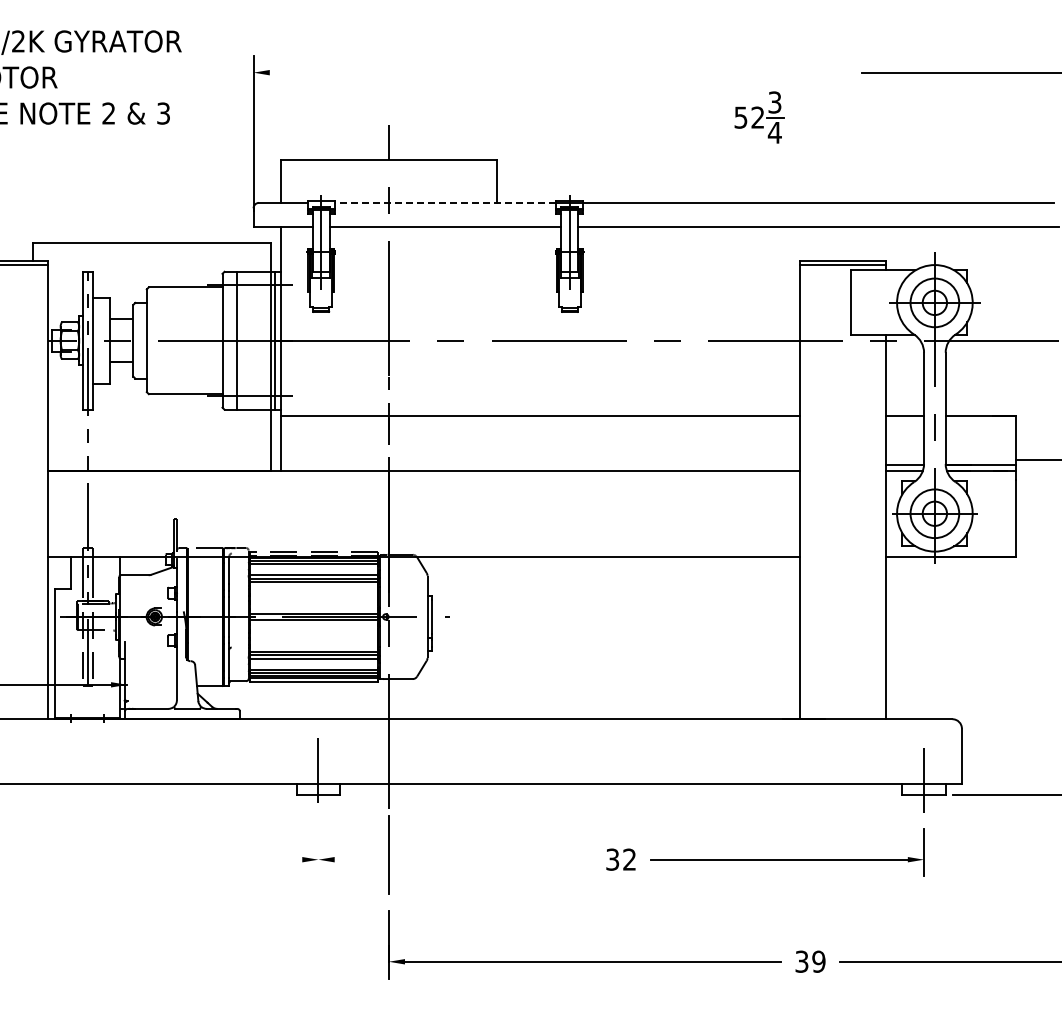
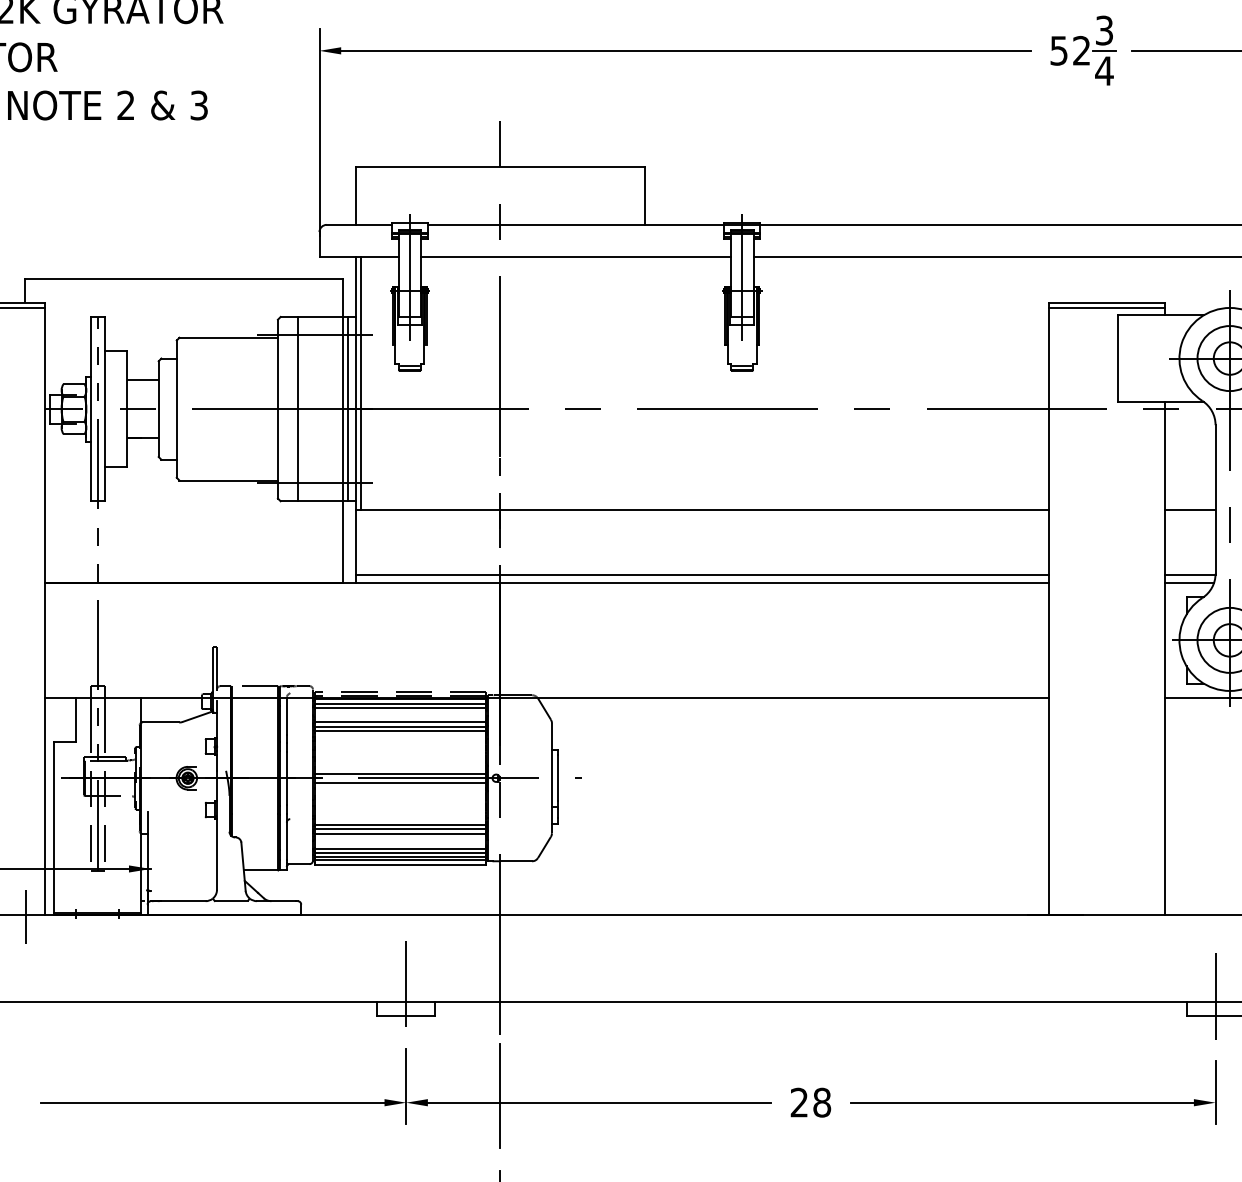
line: (527, 72) -> (685, 50), added
part: (759, 117) -> (1083, 50), moved
line: (445, 202) -> (575, 224), dashed -> solid
line: (284, 321) -> (360, 383), added
line: (539, 465) -> (701, 575), added
line: (33, 720) -> (25, 916), added
line: (318, 847) -> (406, 1086), added
line: (173, 859) -> (212, 1102), added
line: (462, 859) -> (598, 1102), added
text: (621, 859) -> (811, 1102), 32 -> 28

